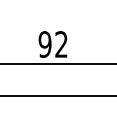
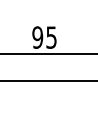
text: (61, 44) -> (51, 37), 92 -> 95

